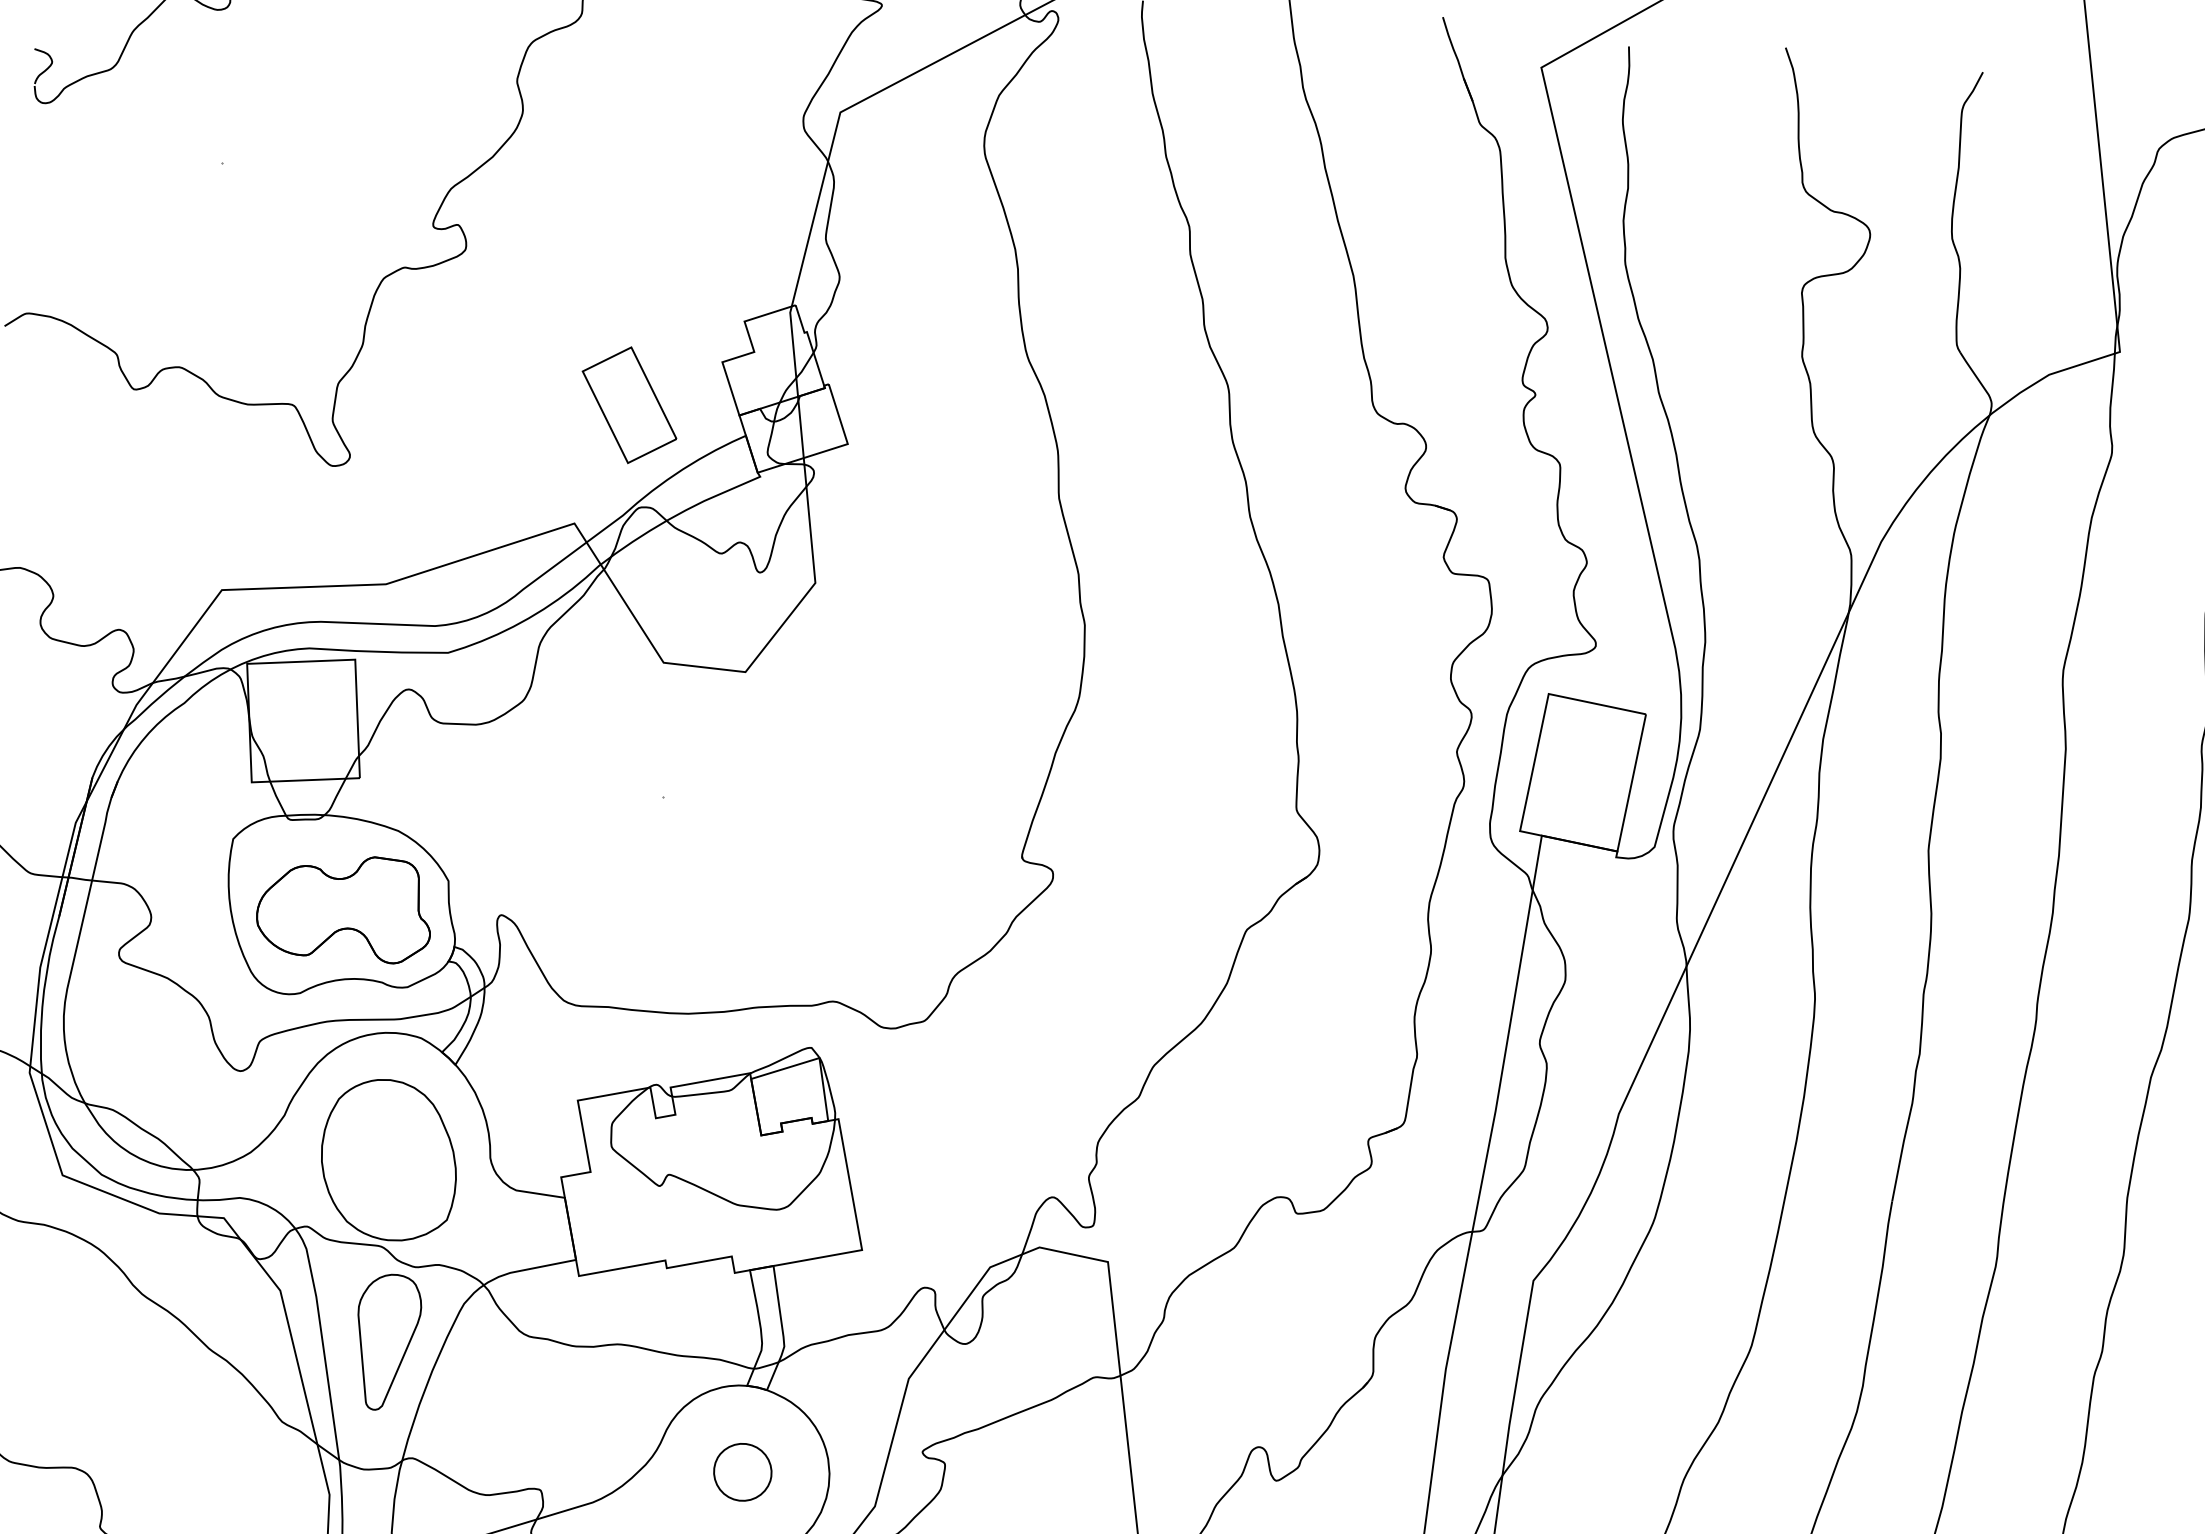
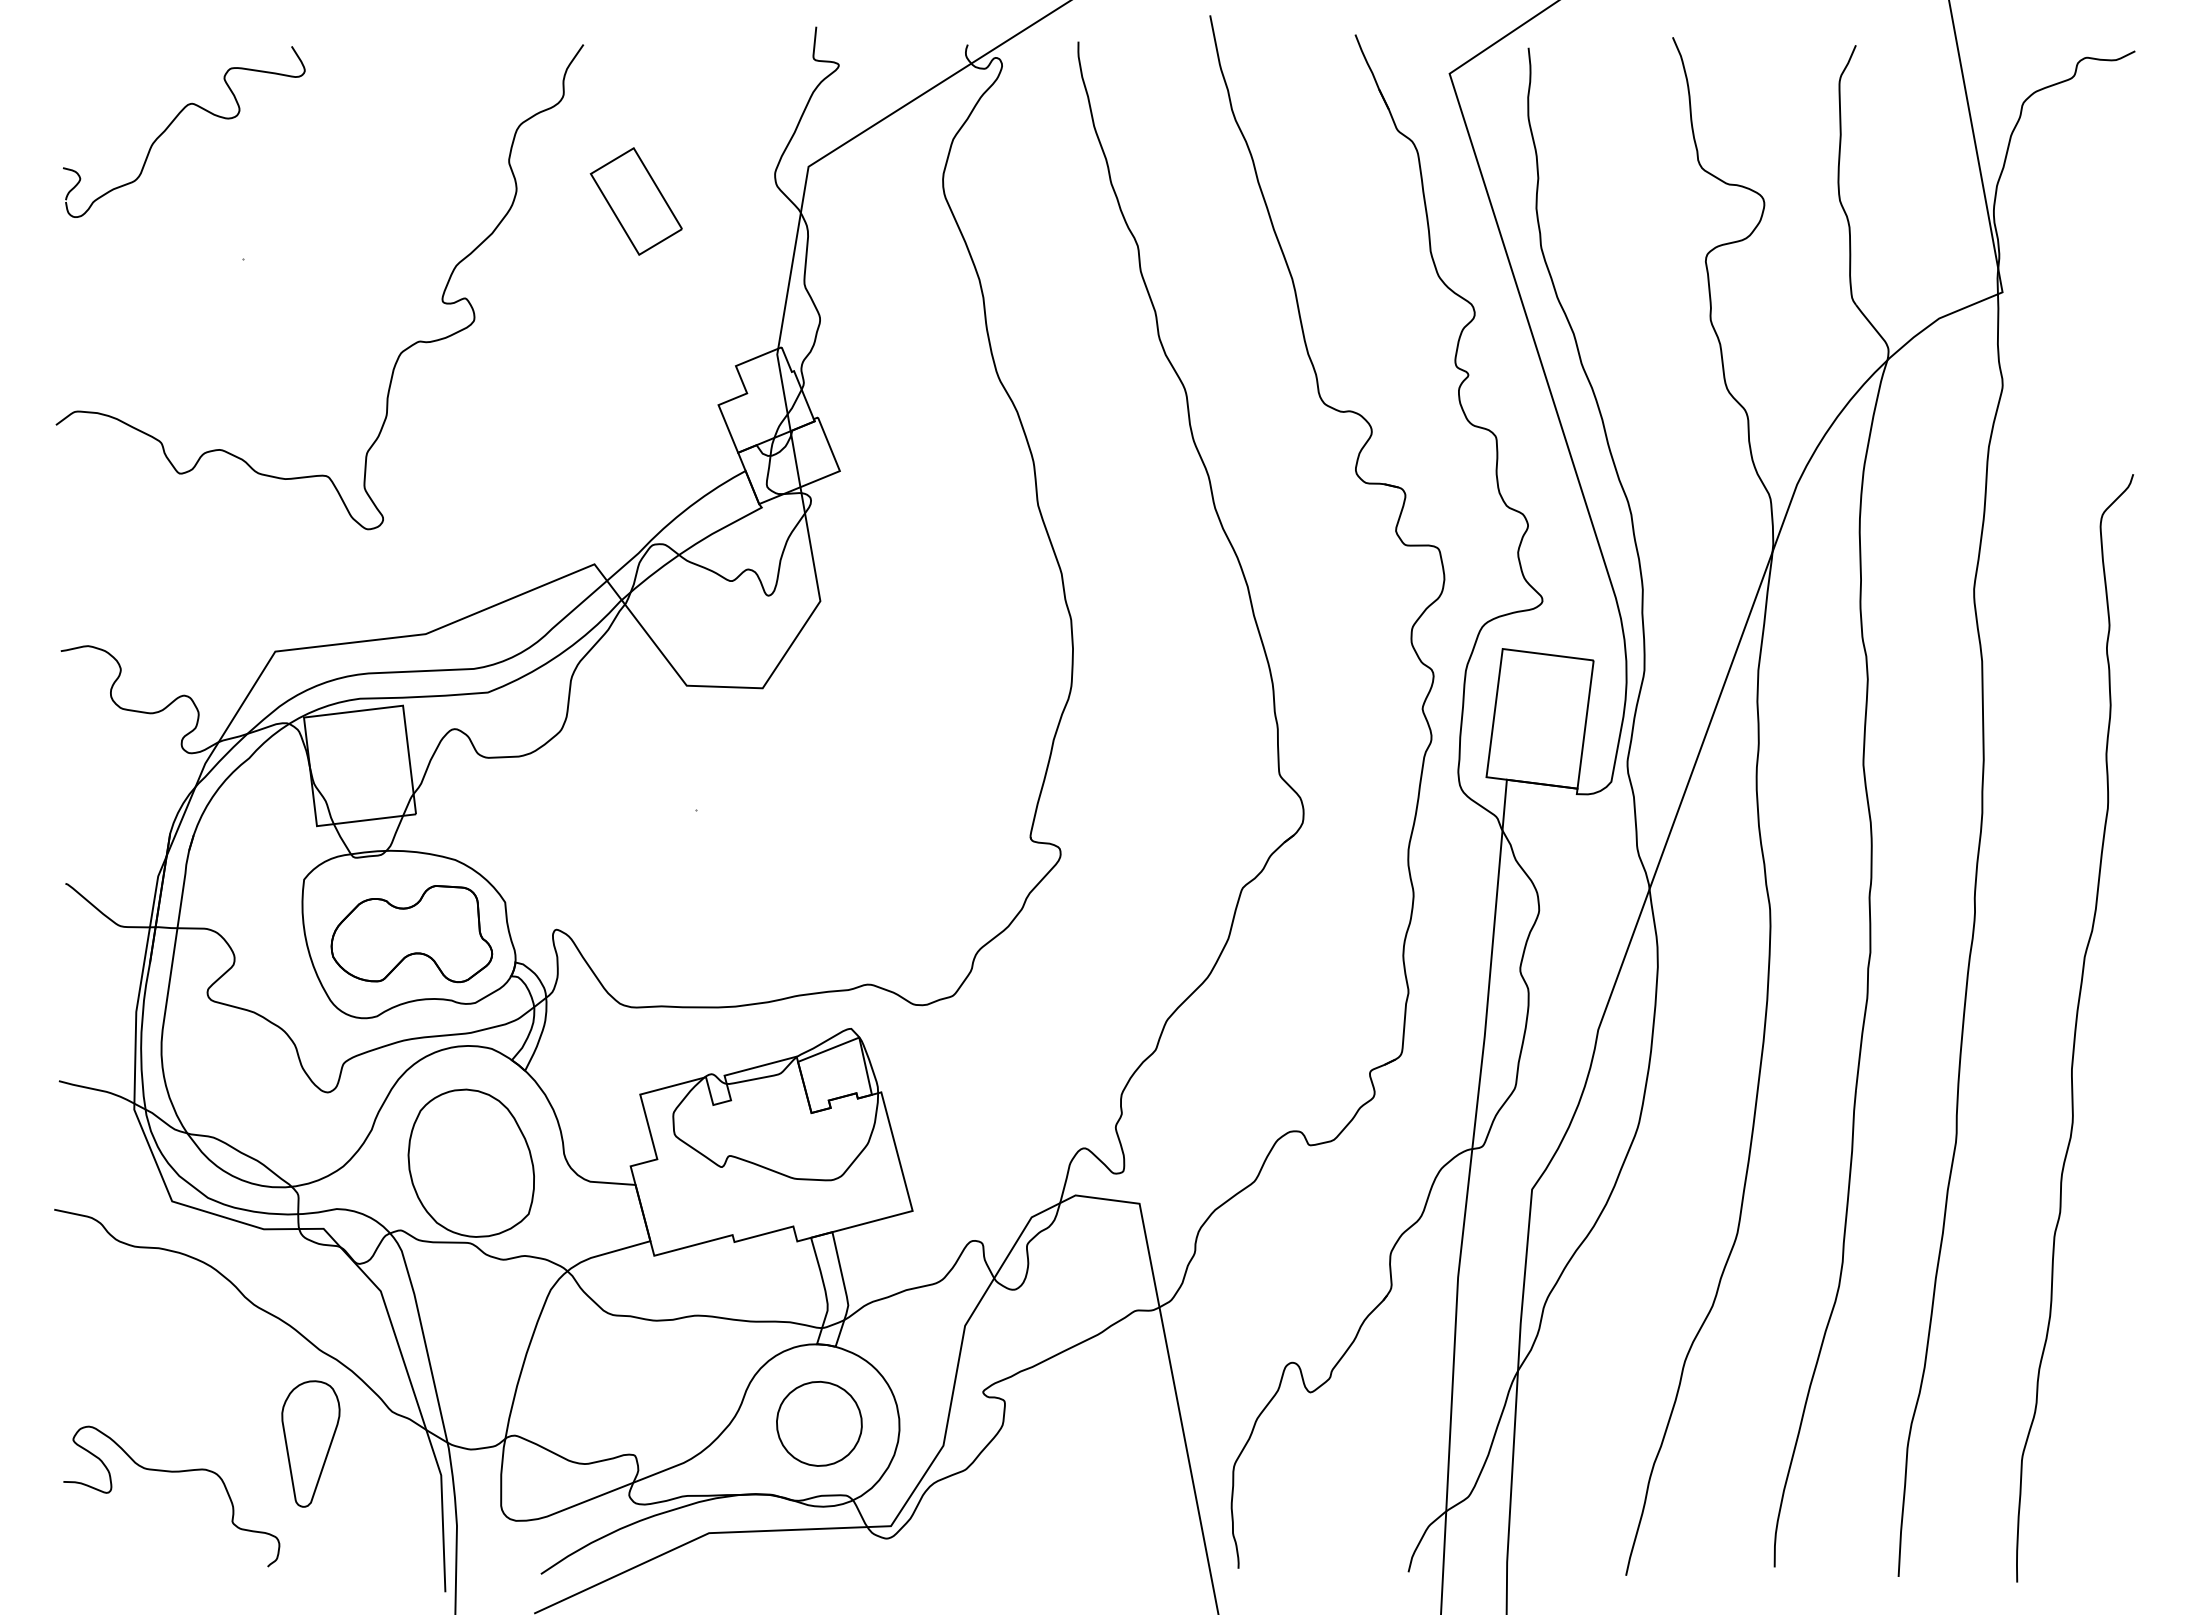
part: (628, 405) -> (635, 201), moved
part: (386, 1341) -> (310, 1443), moved
part: (742, 1472) -> (819, 1424), size x1.6

